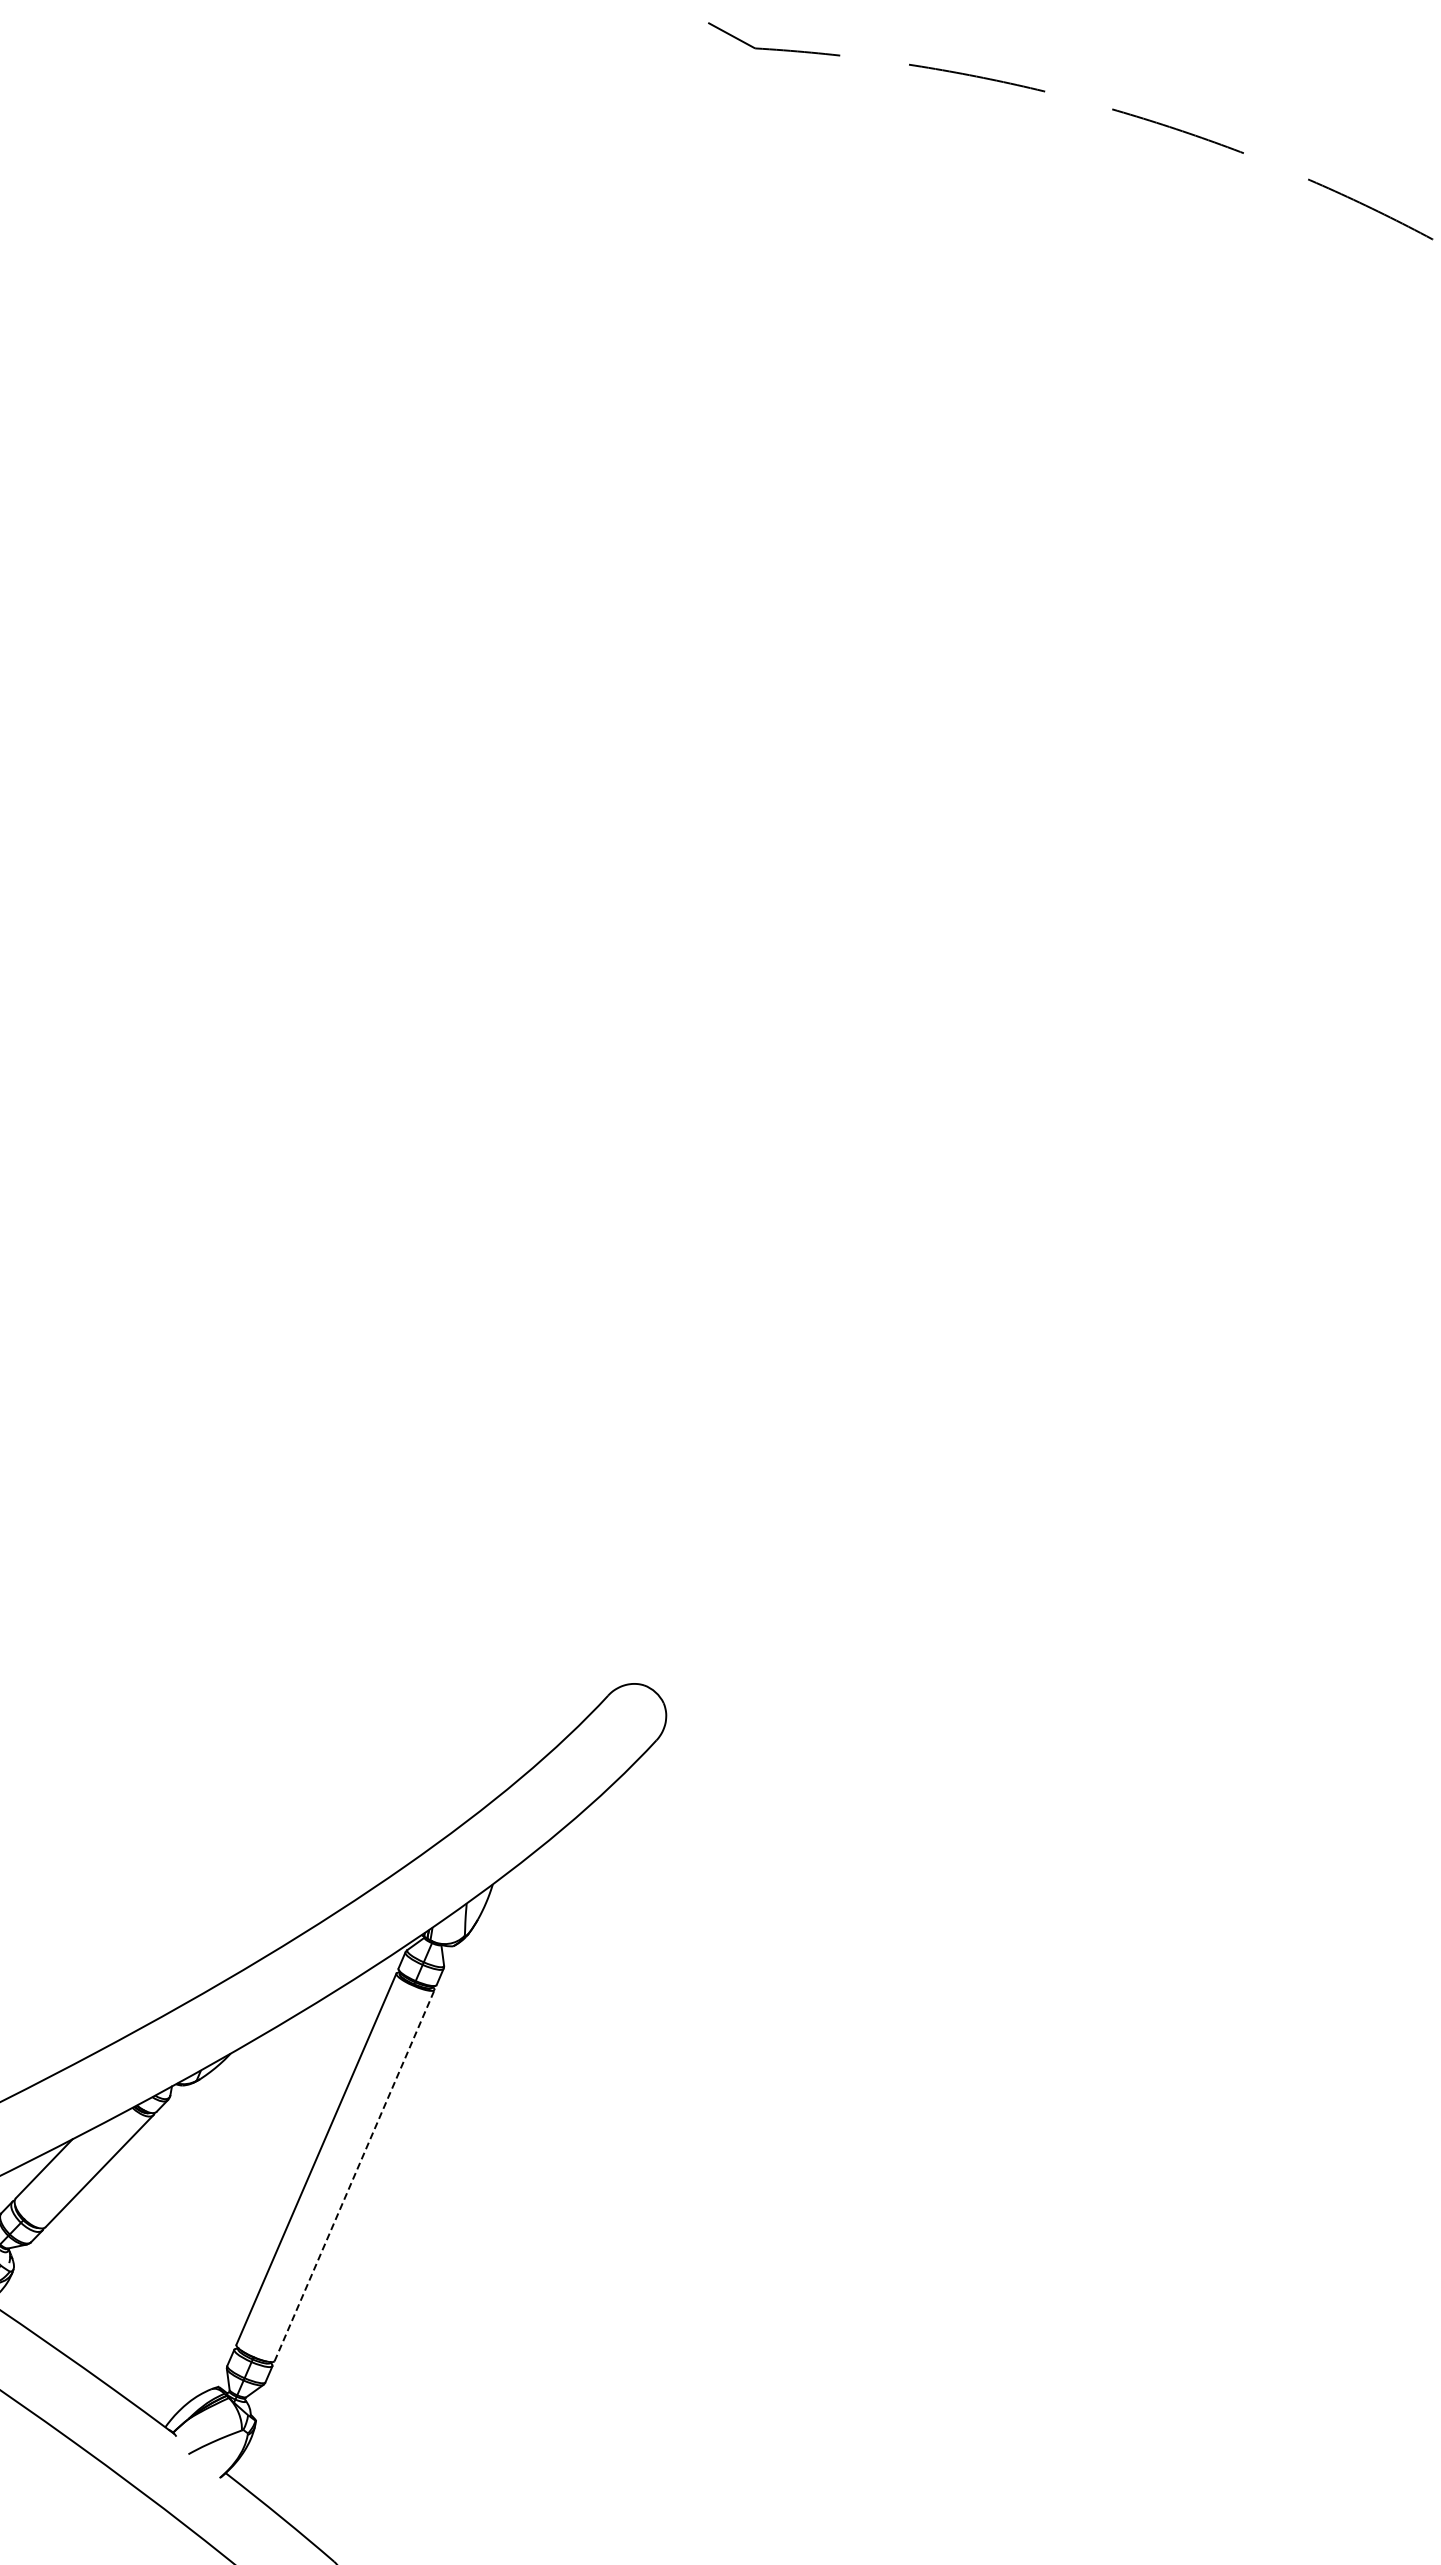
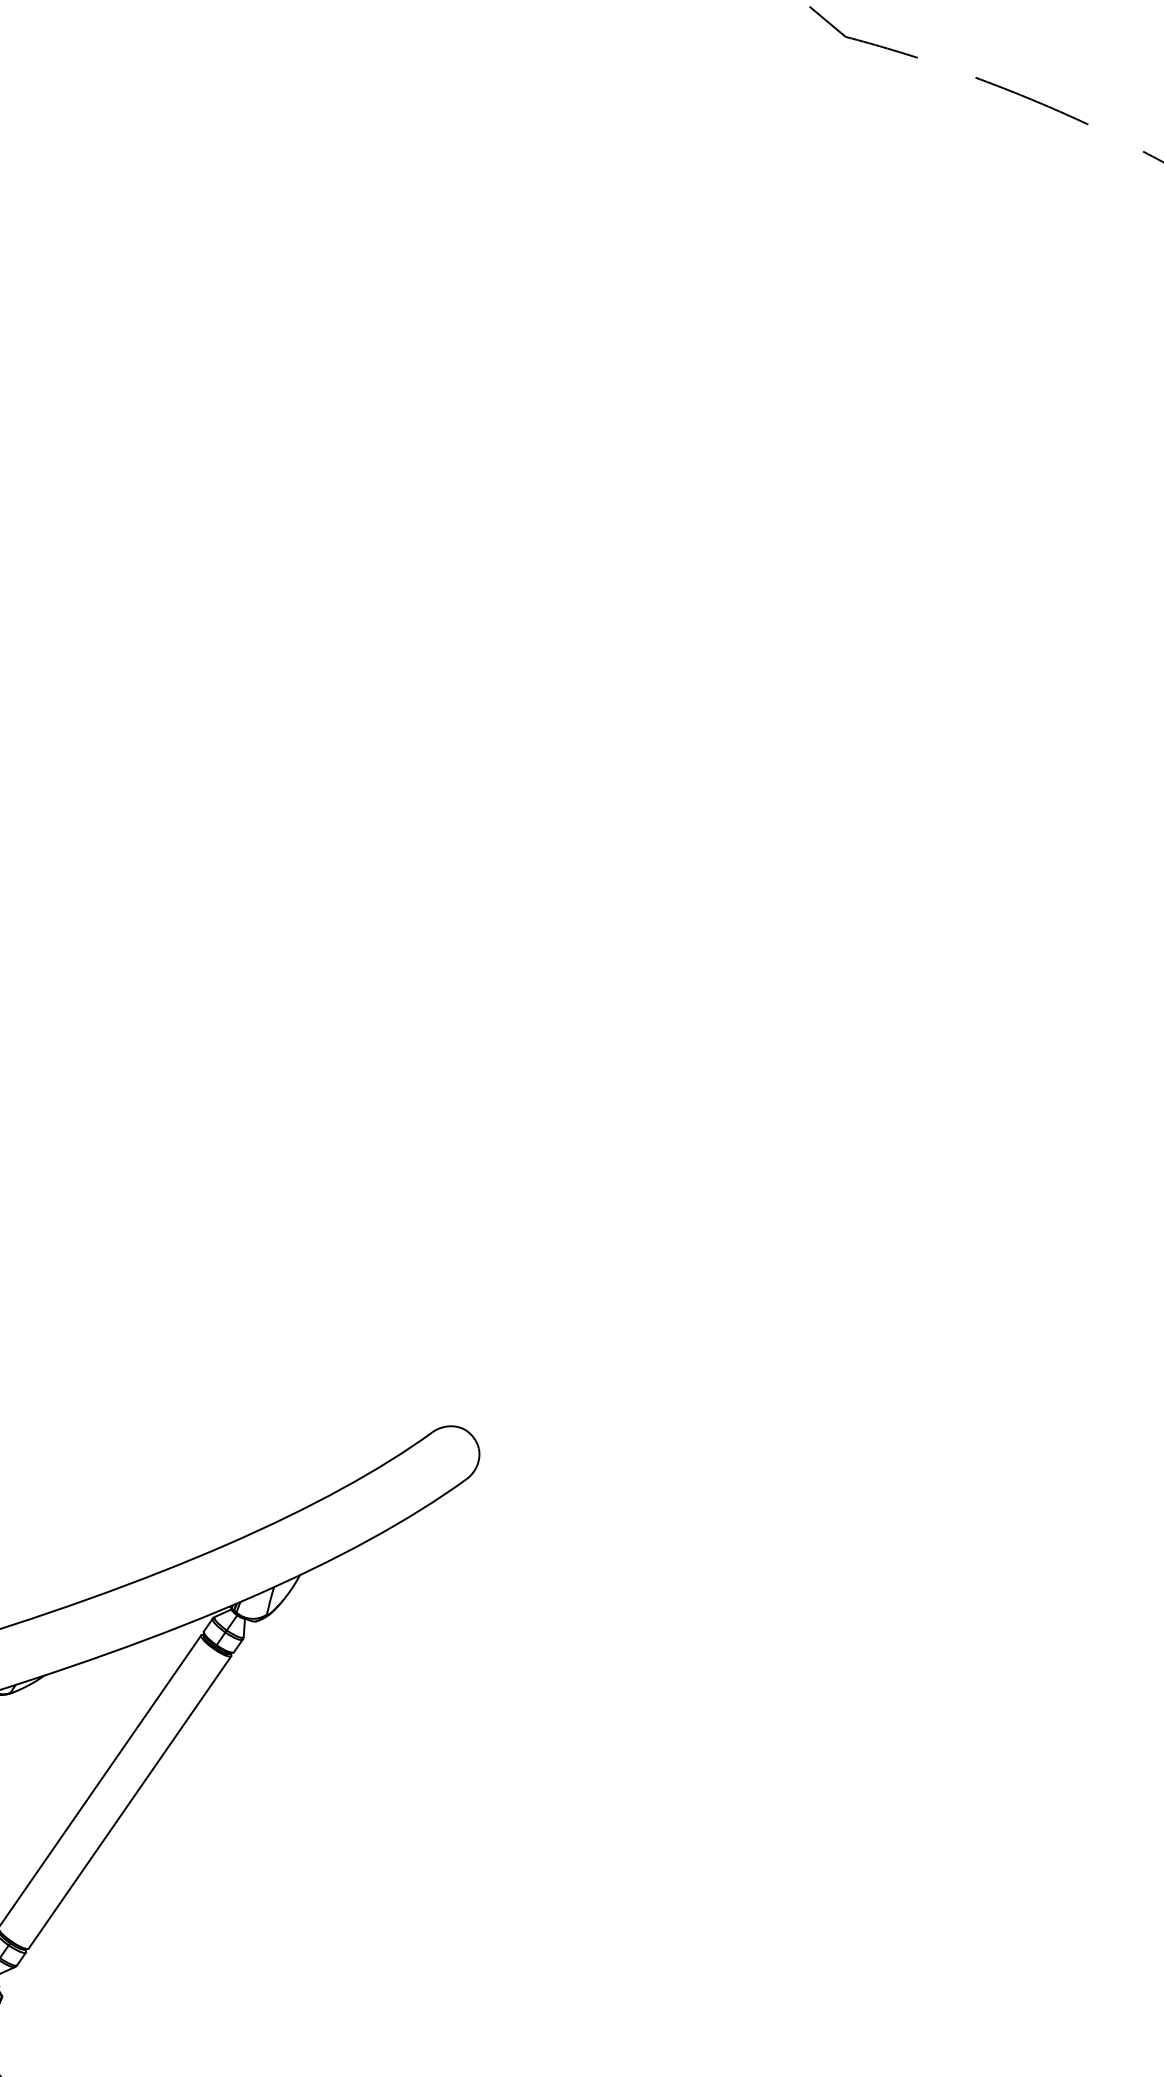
line: (354, 2175) -> (129, 1802), dashed -> solid

